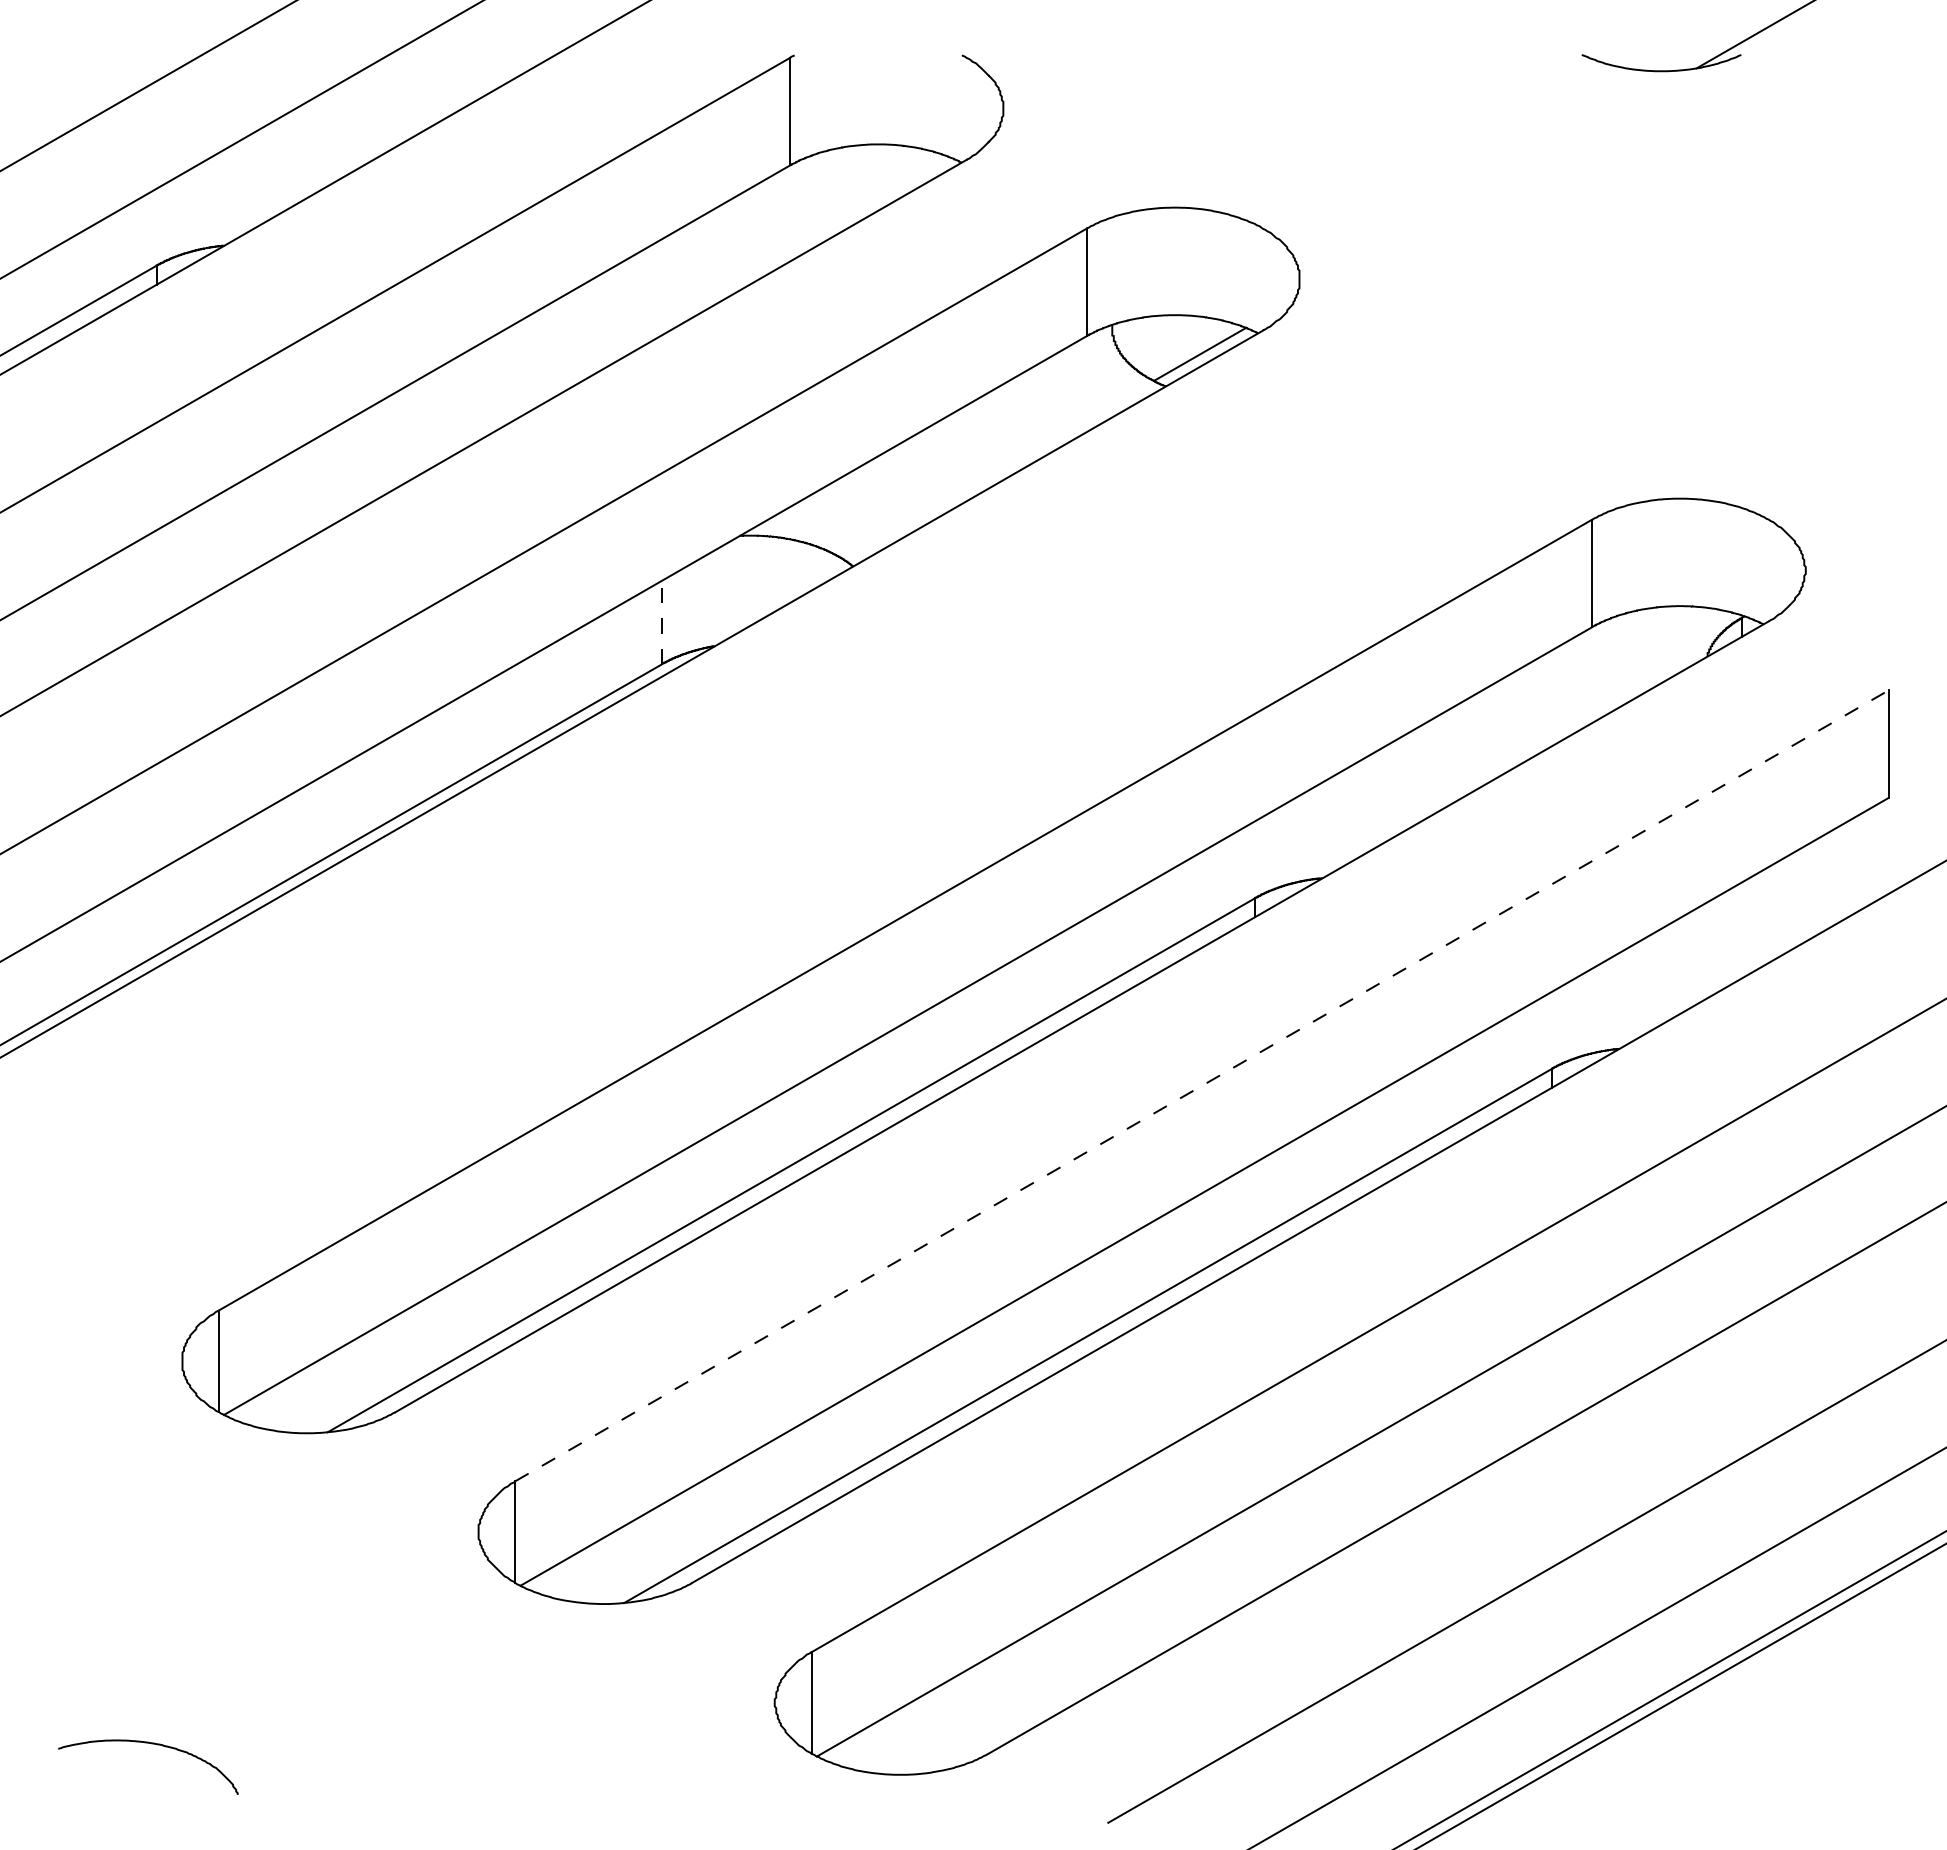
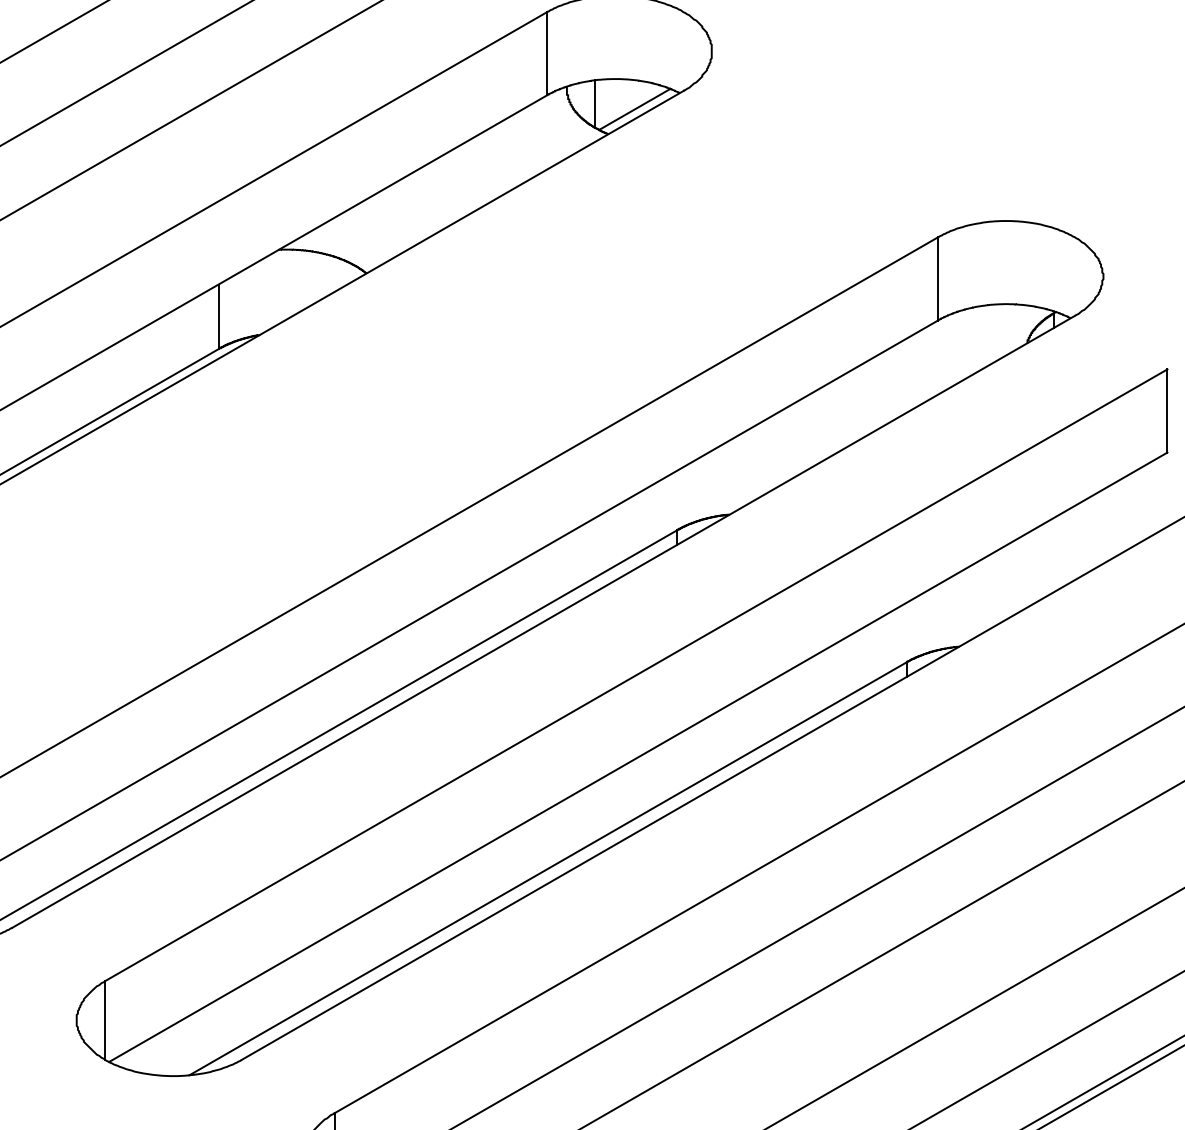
line: (1148, 347) -> (594, 104), added
line: (662, 622) -> (218, 316), dashed -> solid
line: (1202, 1085) -> (636, 674), dashed -> solid

